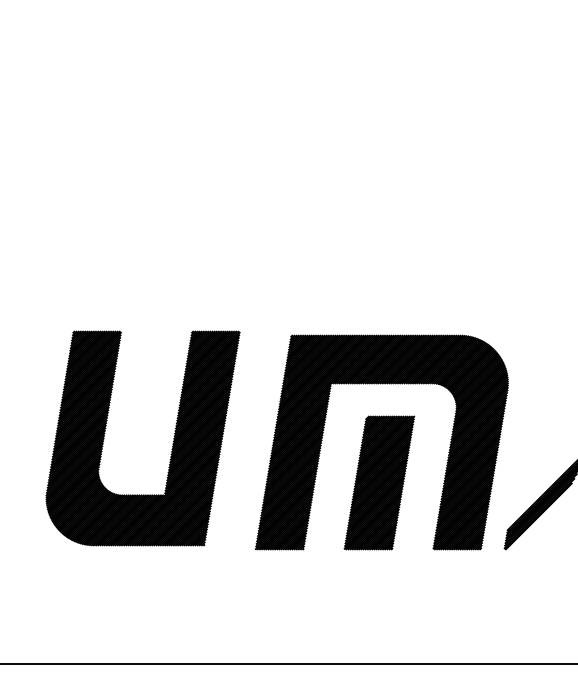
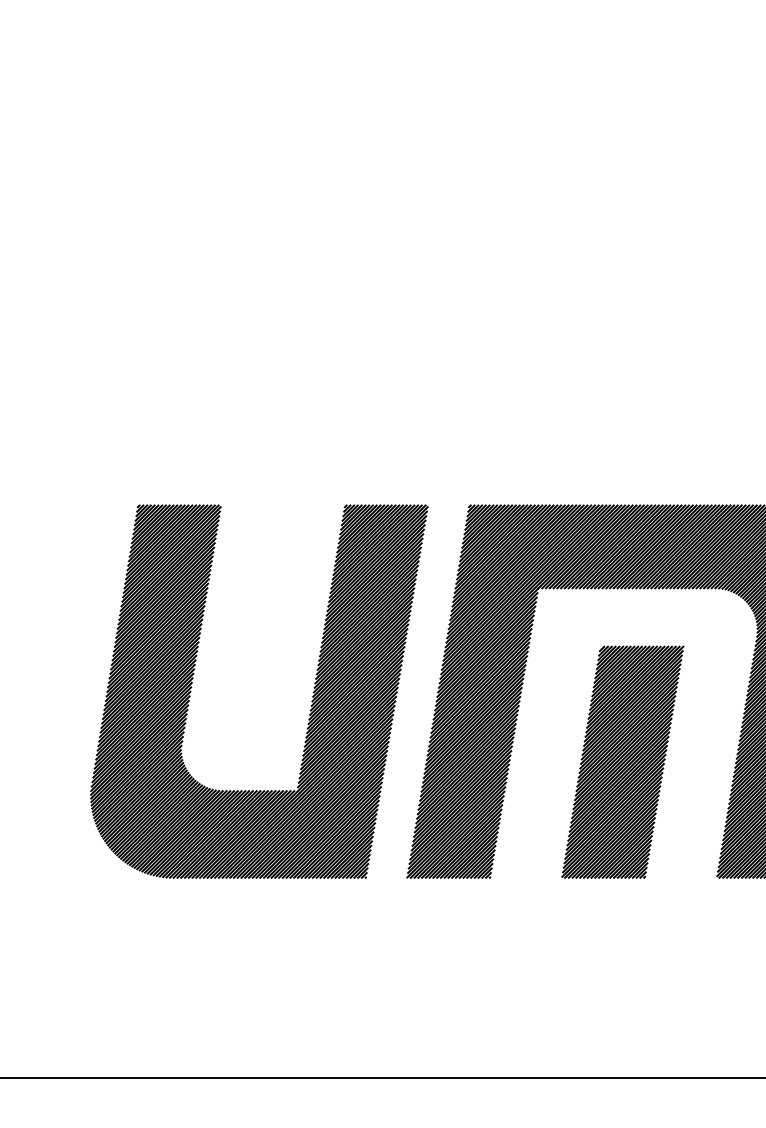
part: (172, 441) -> (310, 696), moved

